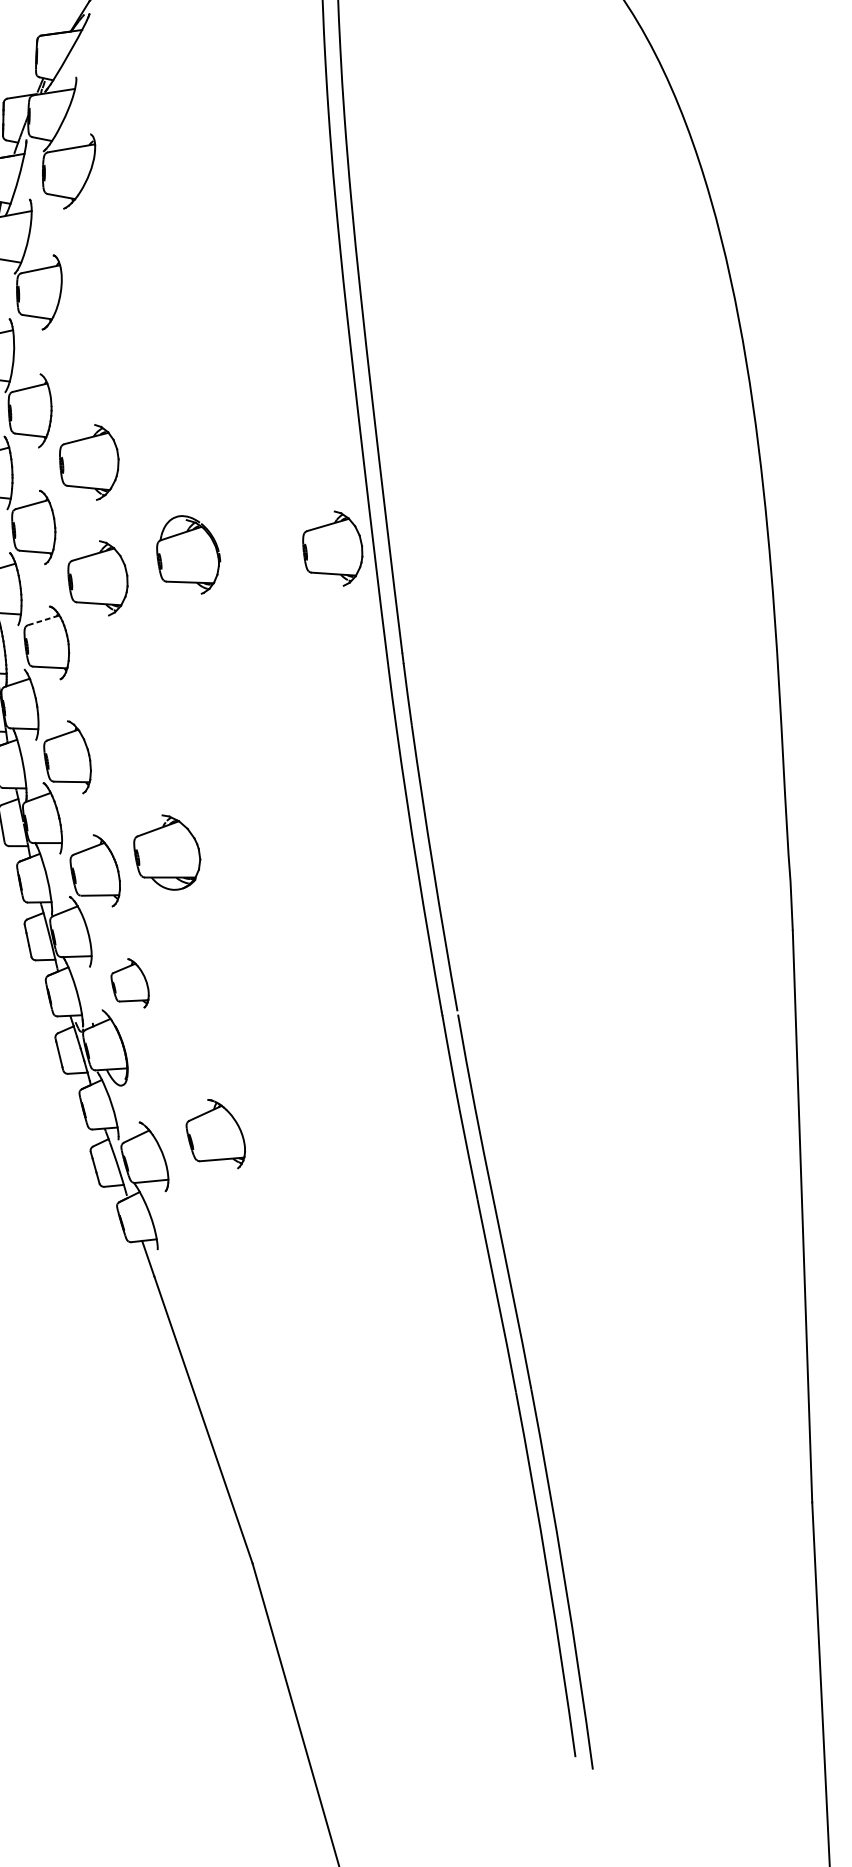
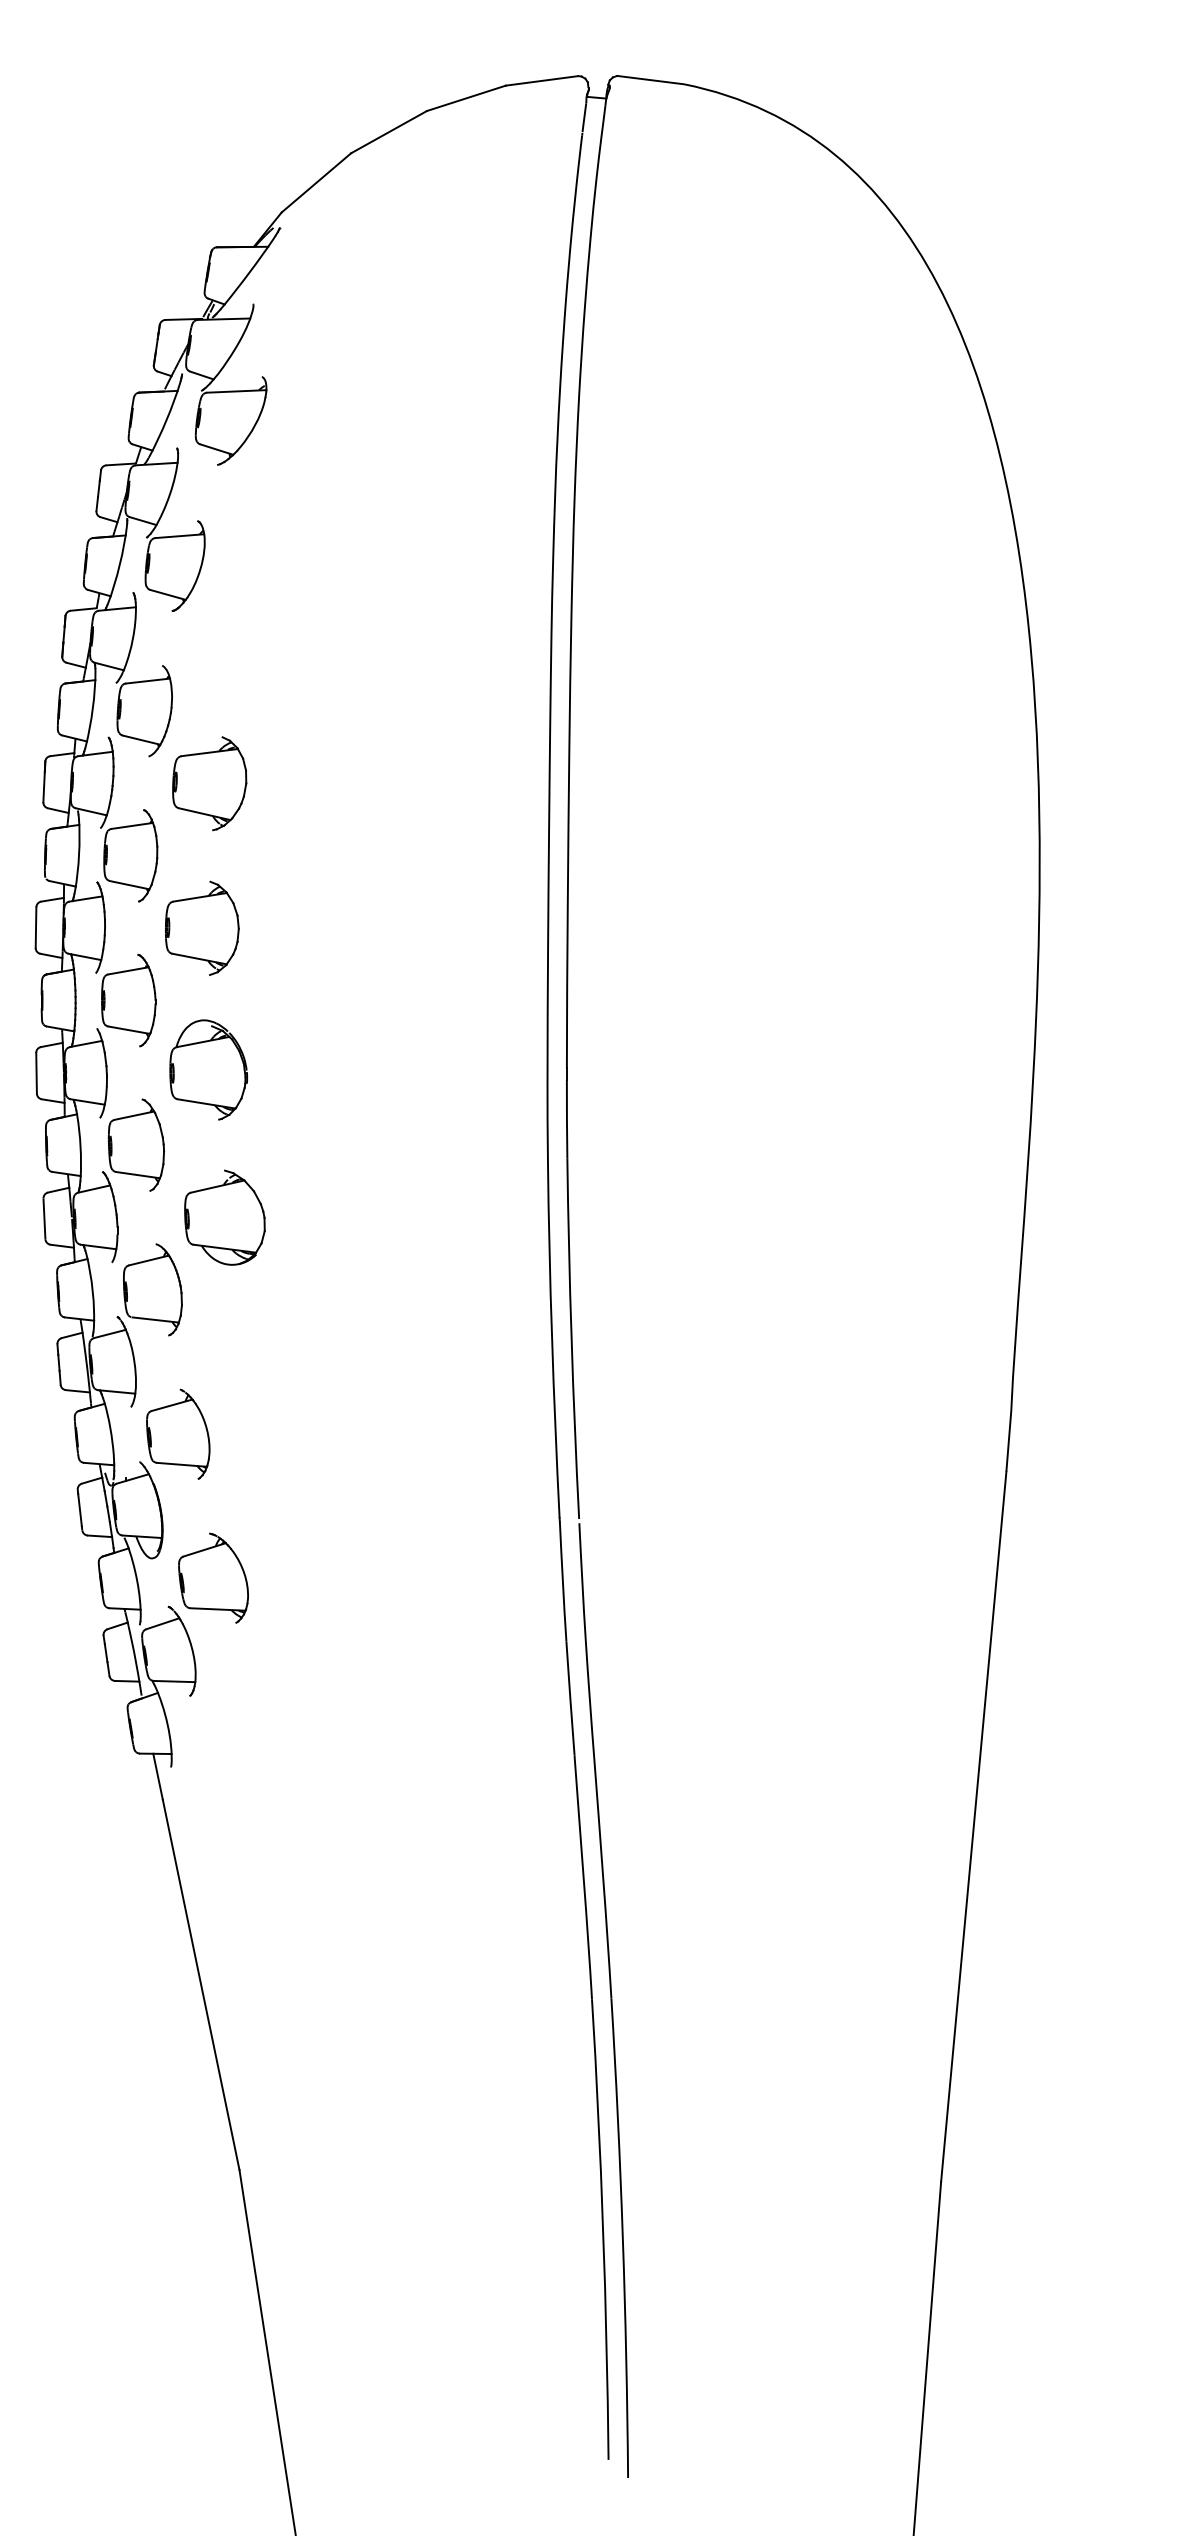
part: (333, 548) -> (497, 927), removed
part: (188, 554) -> (208, 1069), moved
line: (44, 619) -> (129, 970), dashed -> solid
part: (166, 852) -> (224, 1217), moved
part: (130, 983) -> (178, 1433), size x1.43
part: (215, 1134) -> (213, 1577), moved

